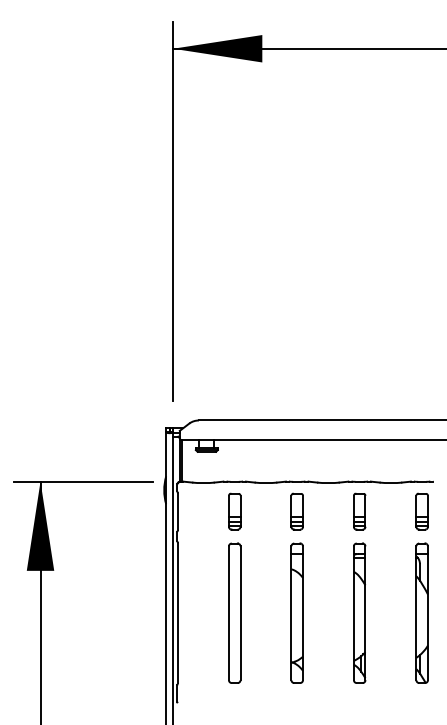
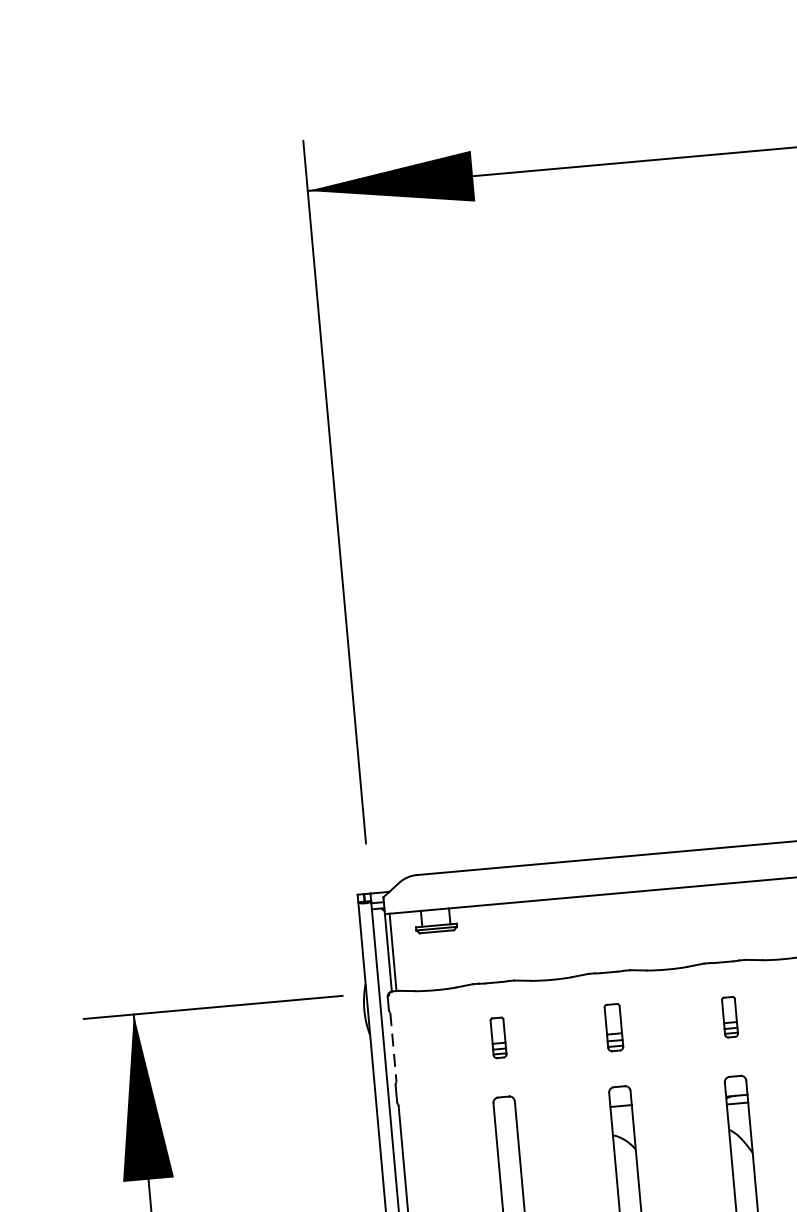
part: (234, 511) -> (497, 1037), size x0.6
part: (296, 511) -> (612, 1027), size x0.7
part: (359, 511) -> (729, 1017), size x0.6
line: (178, 512) -> (394, 1048), solid -> dashed

